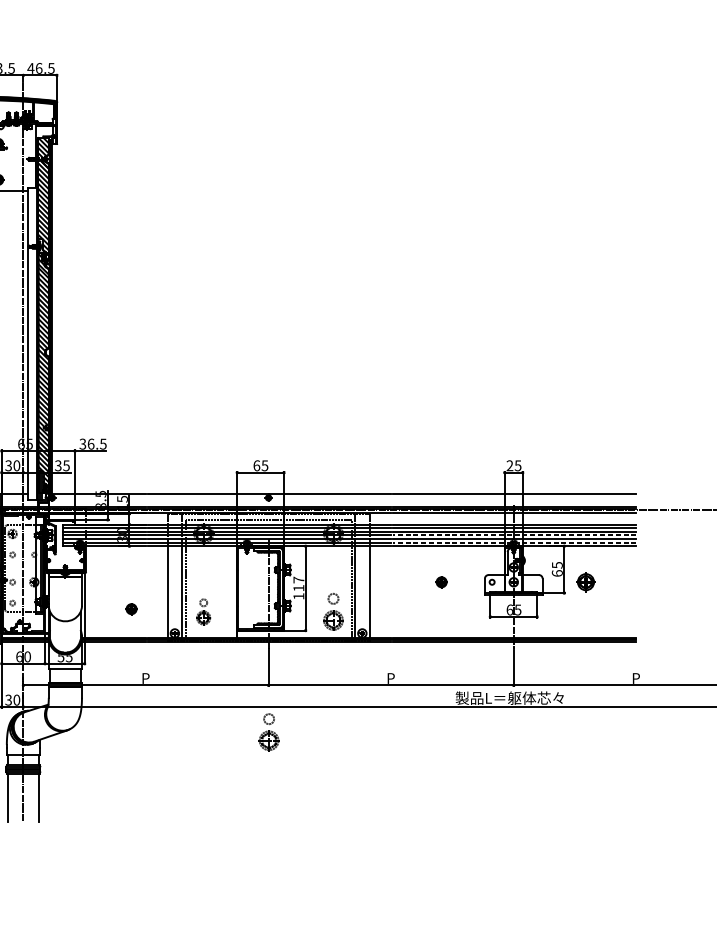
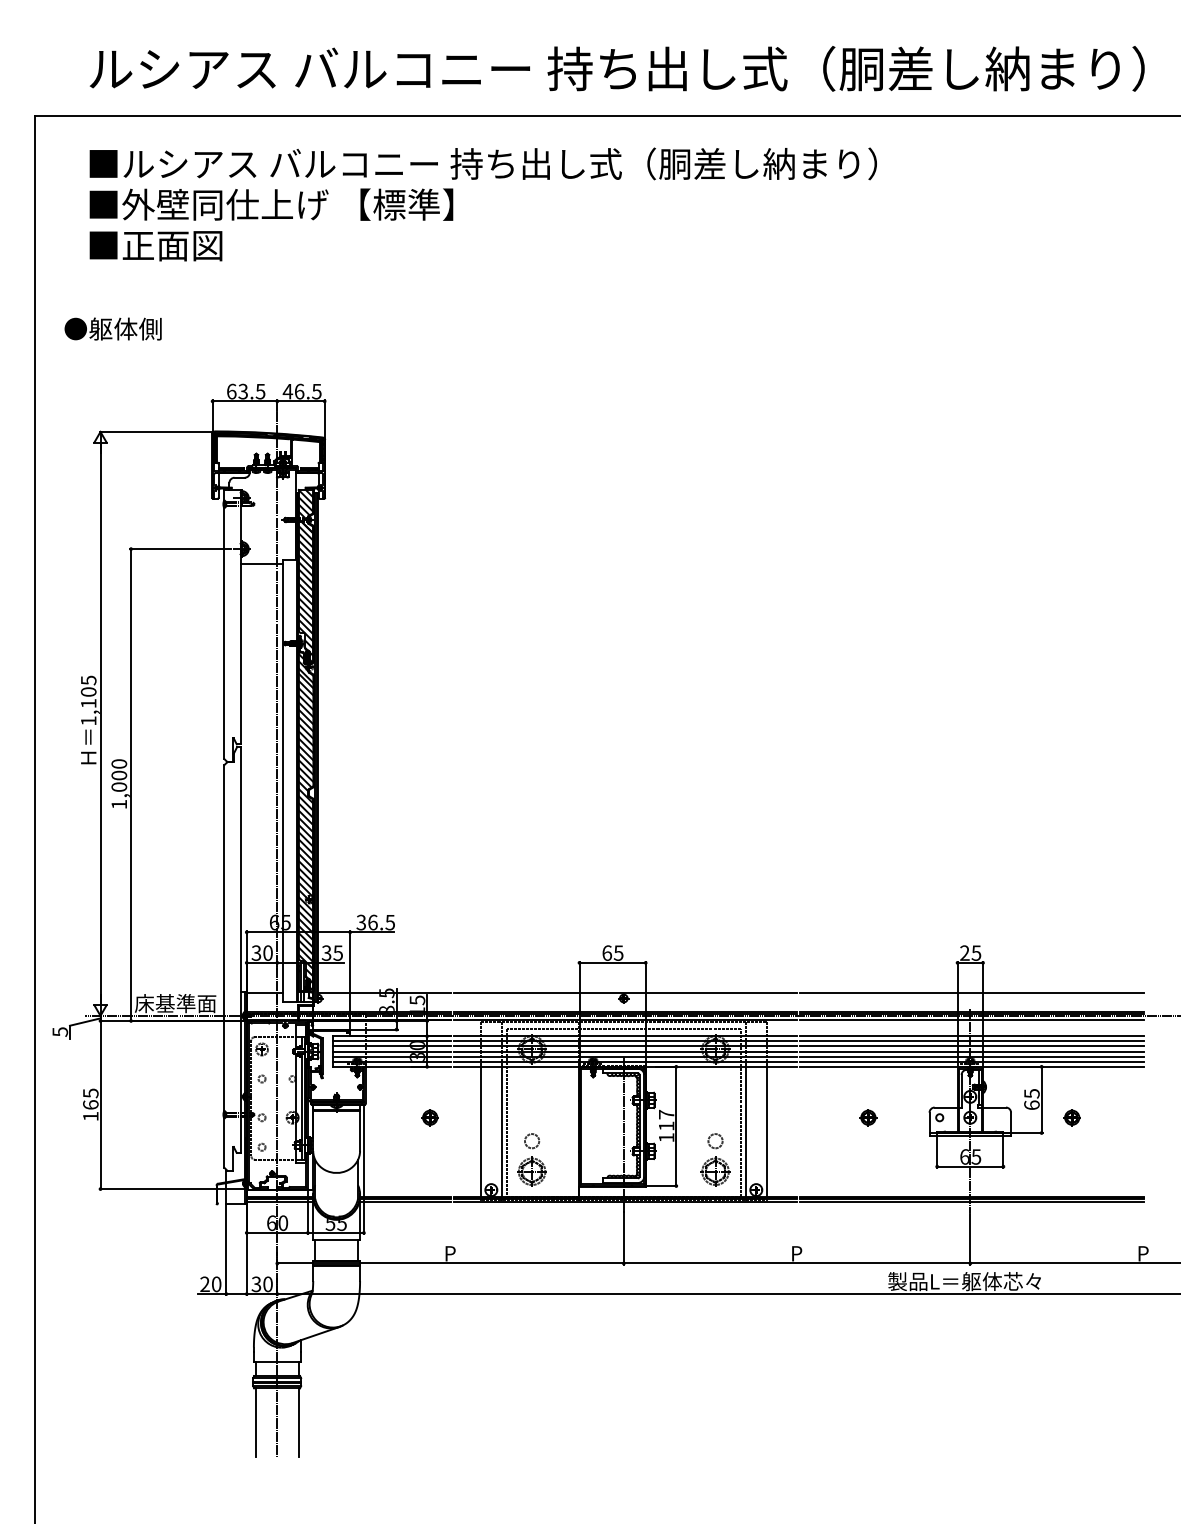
line: (514, 535) -> (971, 1051), dashed -> solid
line: (514, 542) -> (971, 1061), dashed -> solid
part: (585, 582) -> (1071, 1117), size x0.62
part: (131, 608) -> (429, 1117), moved
part: (203, 611) -> (531, 1159), size x1.43
part: (269, 732) -> (624, 1329), removed

